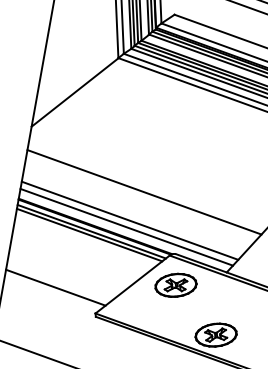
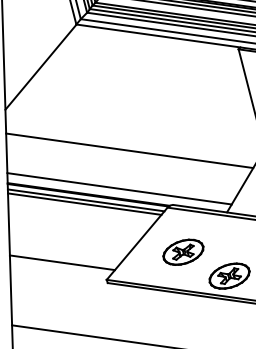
line: (129, 220) -> (120, 181), removed
part: (175, 284) -> (182, 251), moved

